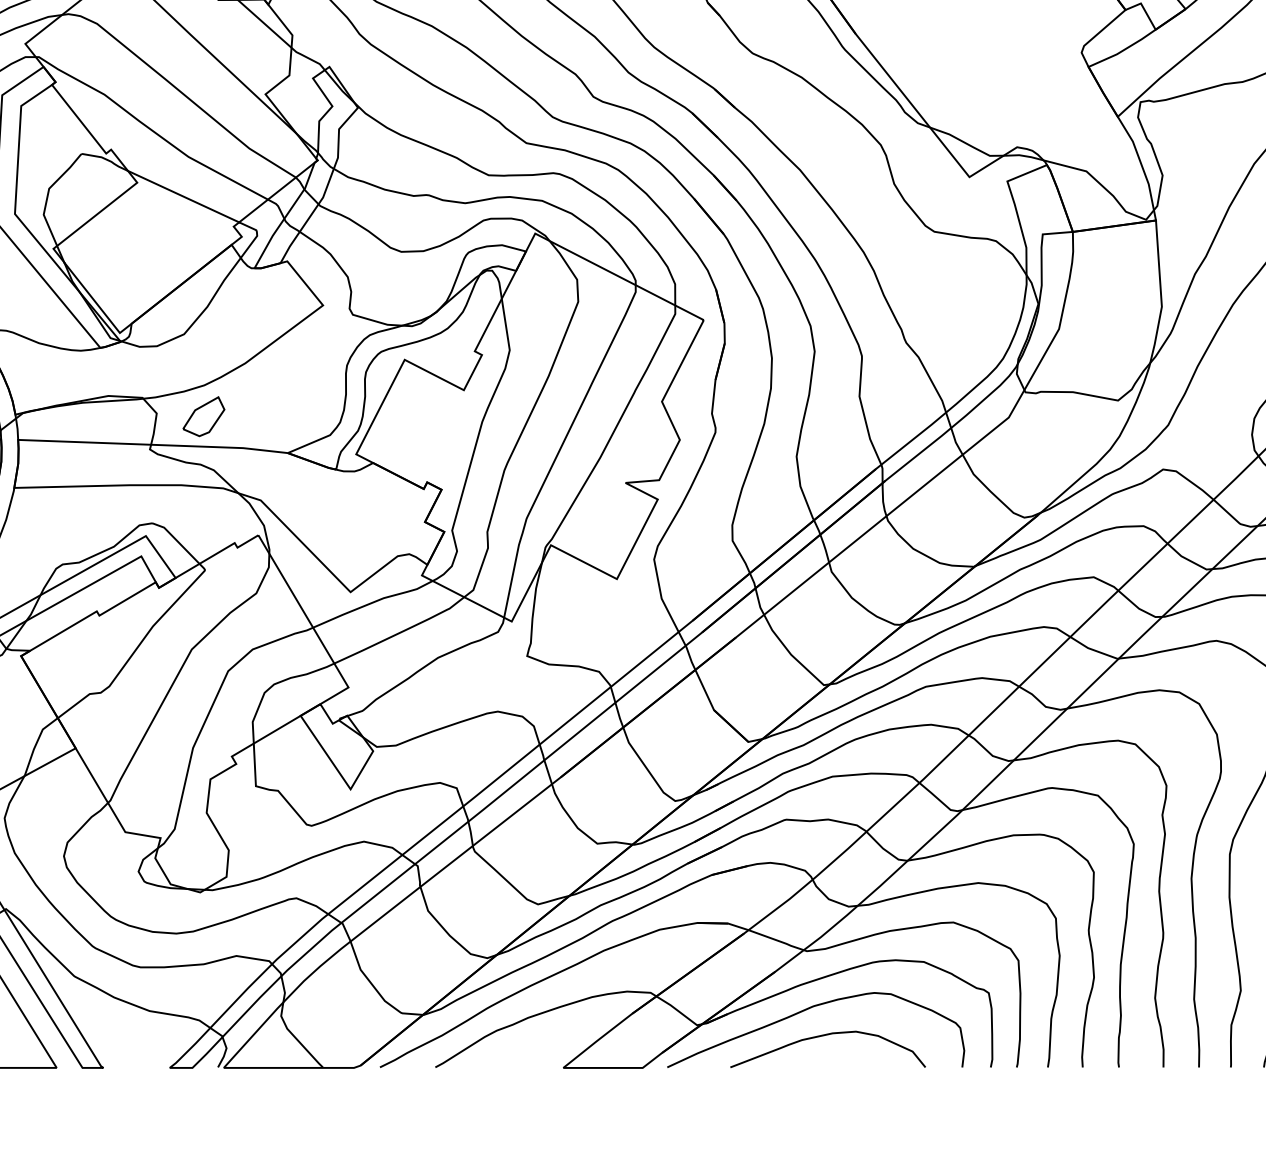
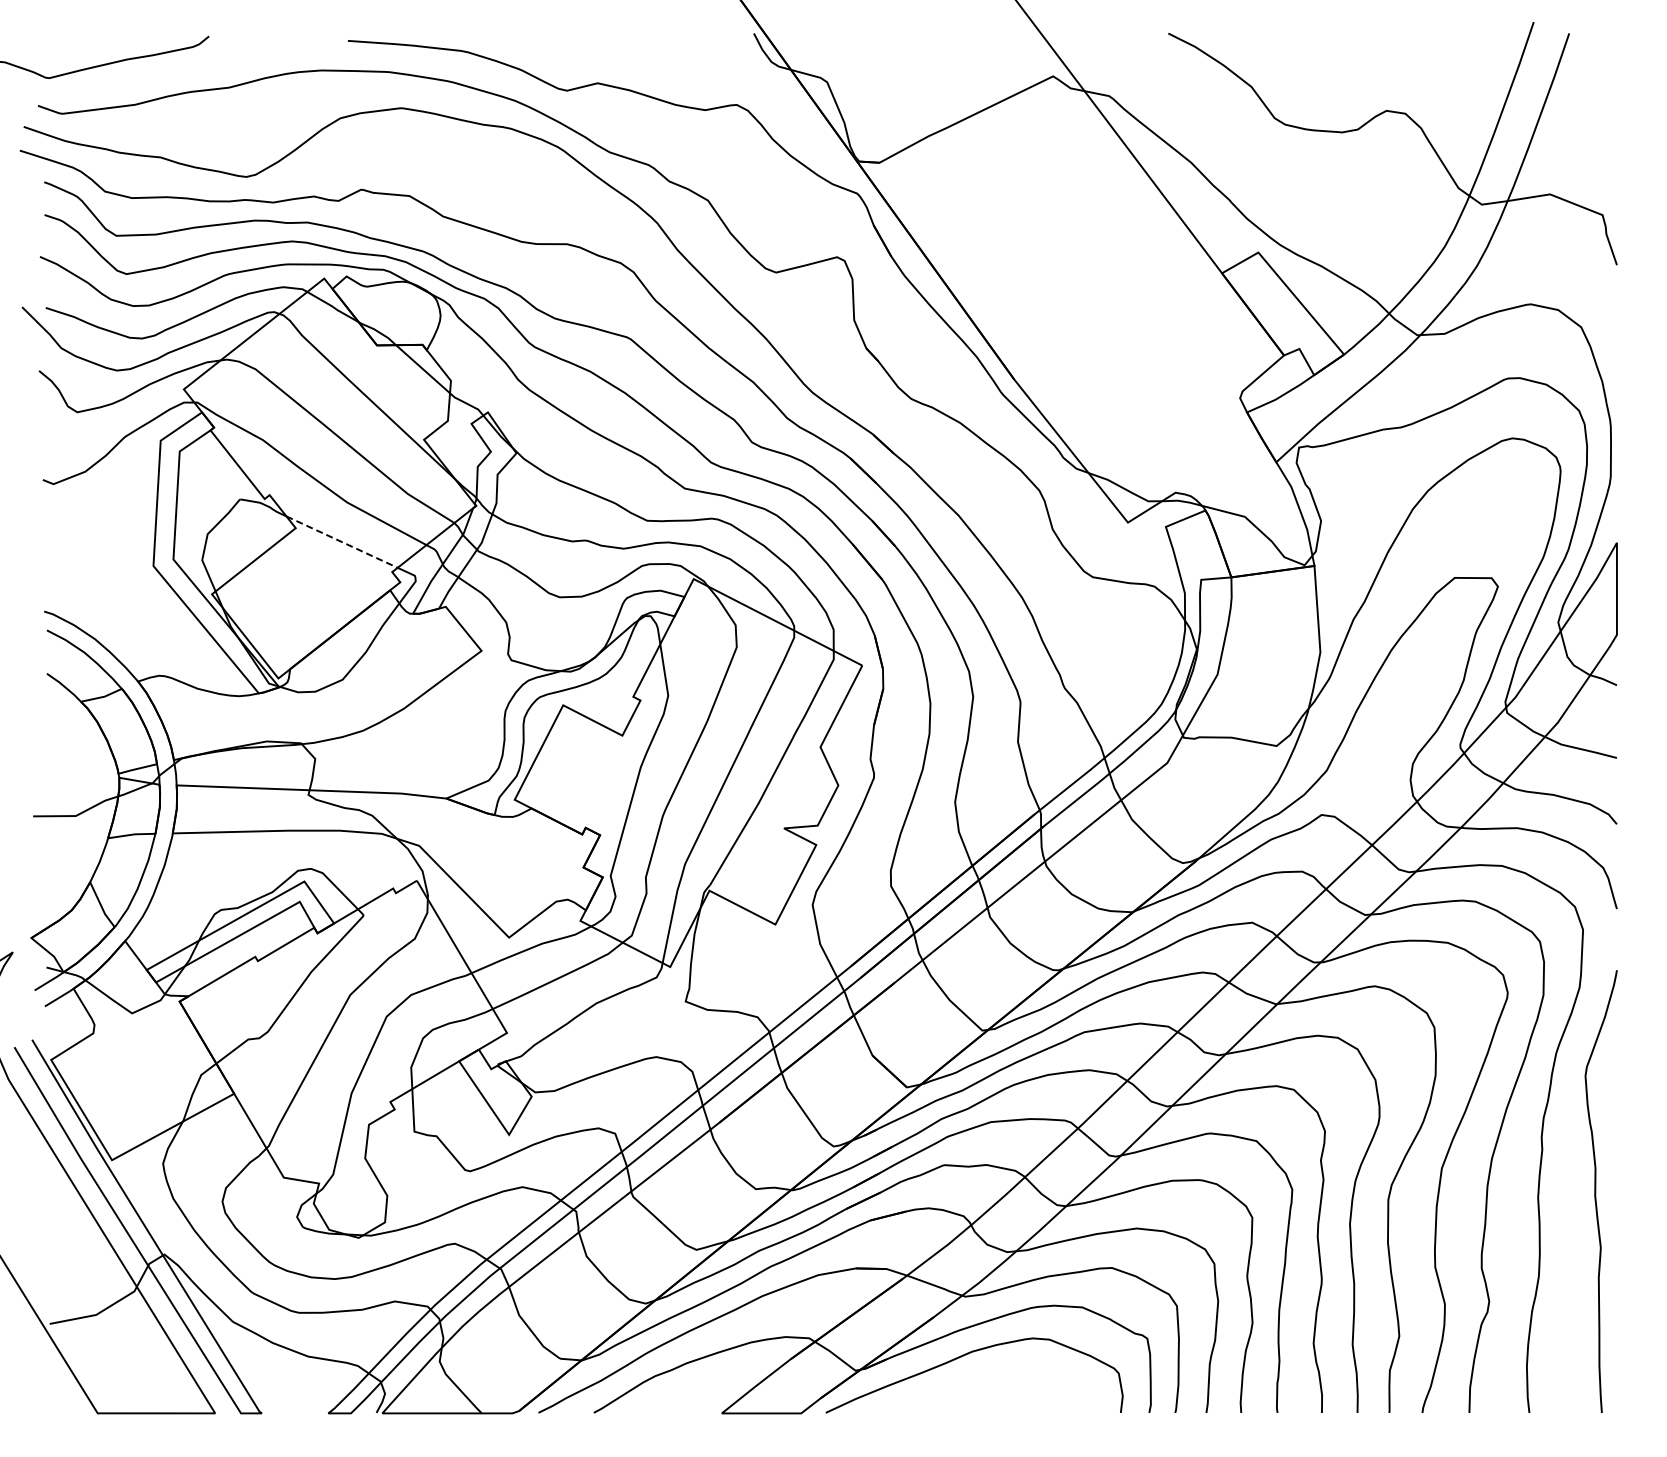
line: (184, 197) -> (342, 542), solid -> dashed
part: (204, 416) -> (362, 761), removed
curve: (826, 1036) -> (984, 1381), removed

